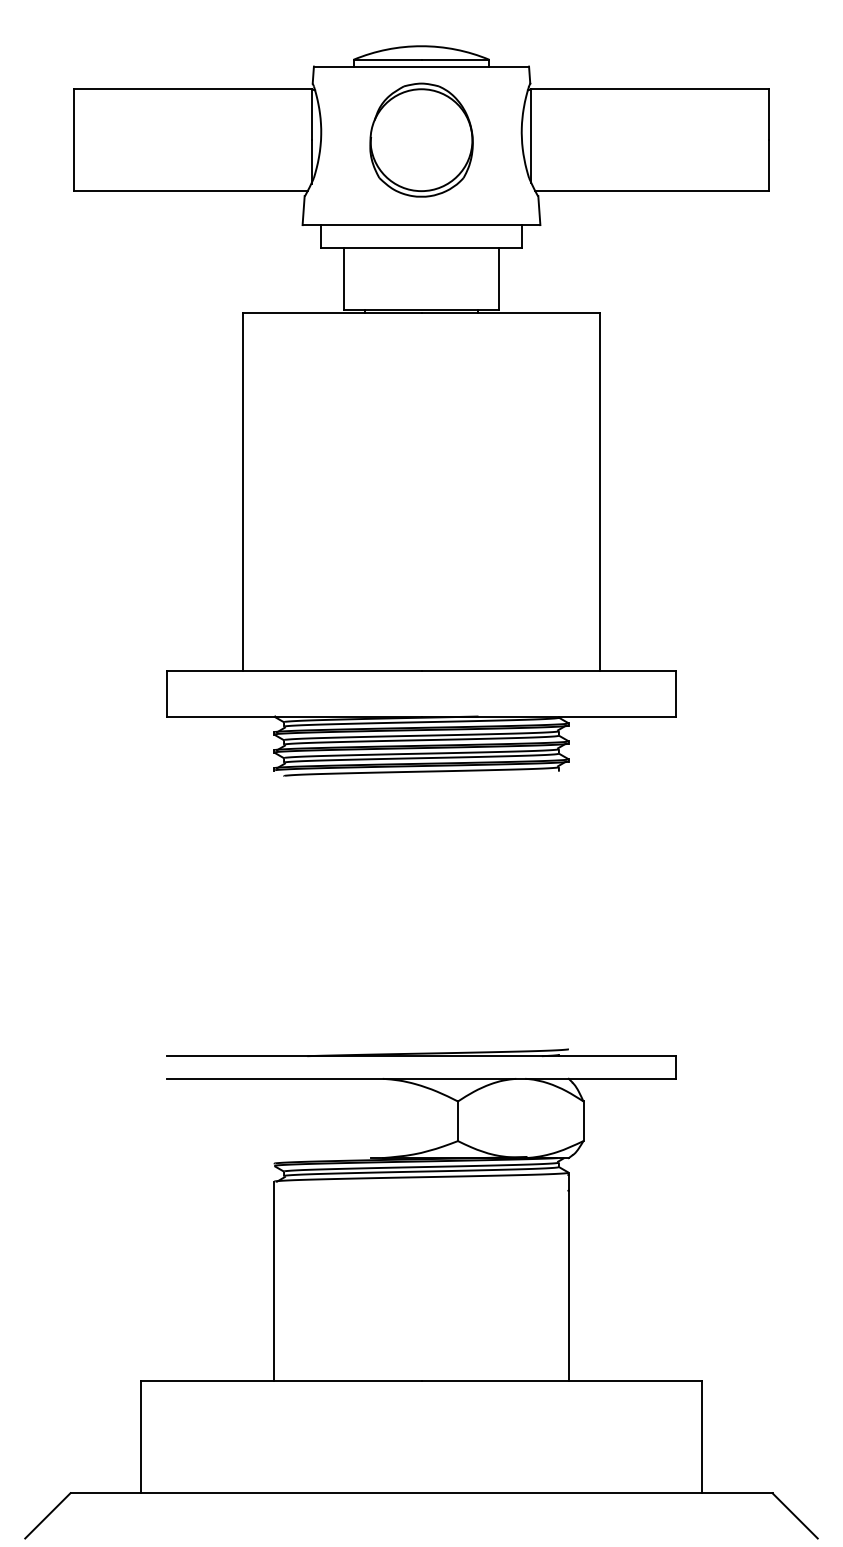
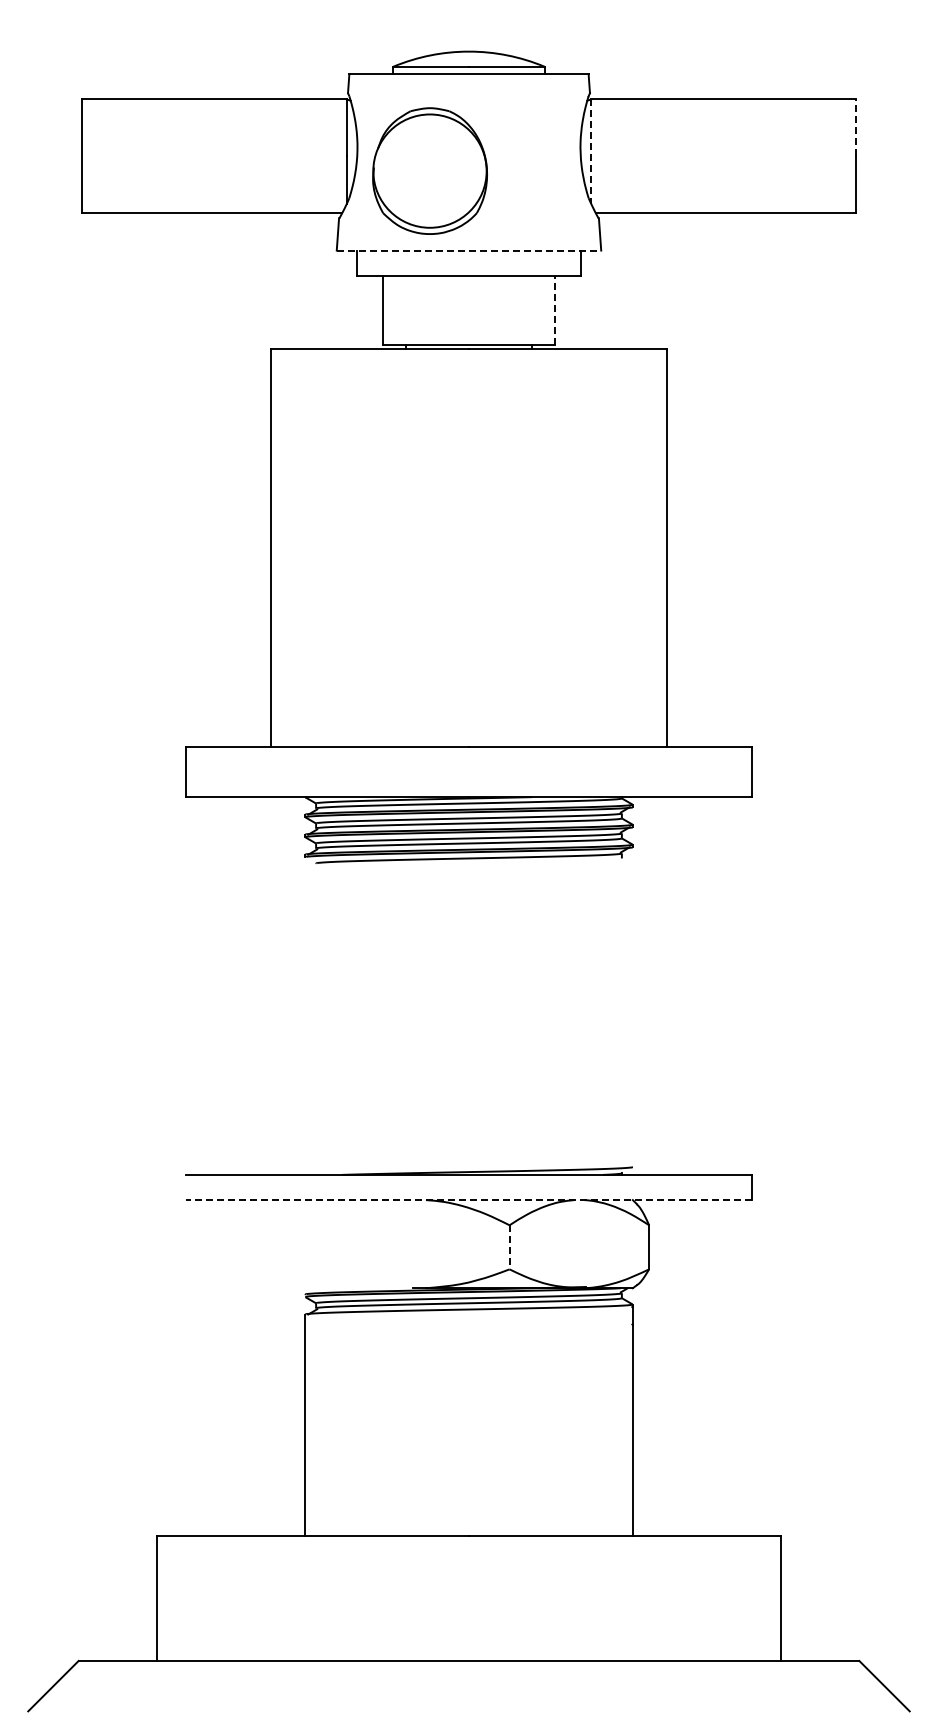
line: (769, 114) -> (855, 127), solid -> dashed
line: (531, 136) -> (591, 152), solid -> dashed
part: (421, 139) -> (429, 170), moved
line: (421, 225) -> (469, 250), solid -> dashed
line: (499, 278) -> (555, 310), solid -> dashed
line: (421, 1079) -> (468, 1200), solid -> dashed
line: (457, 1121) -> (509, 1247), solid -> dashed

